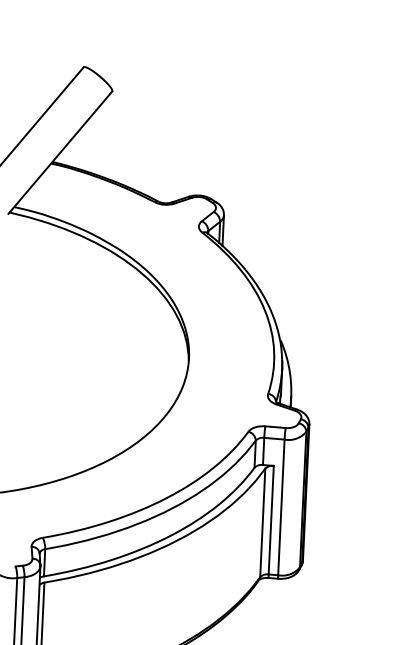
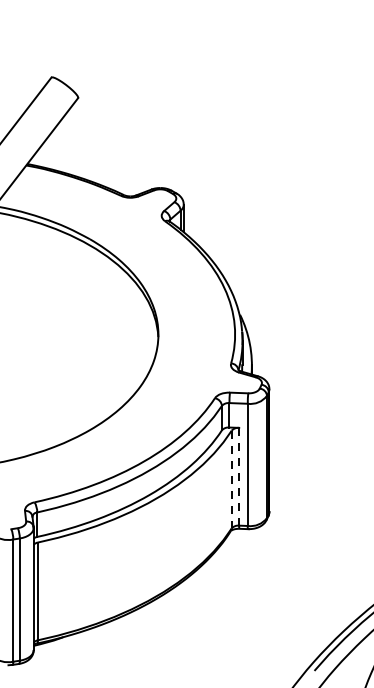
line: (271, 519) -> (239, 476), solid -> dashed
line: (262, 522) -> (231, 479), solid -> dashed

